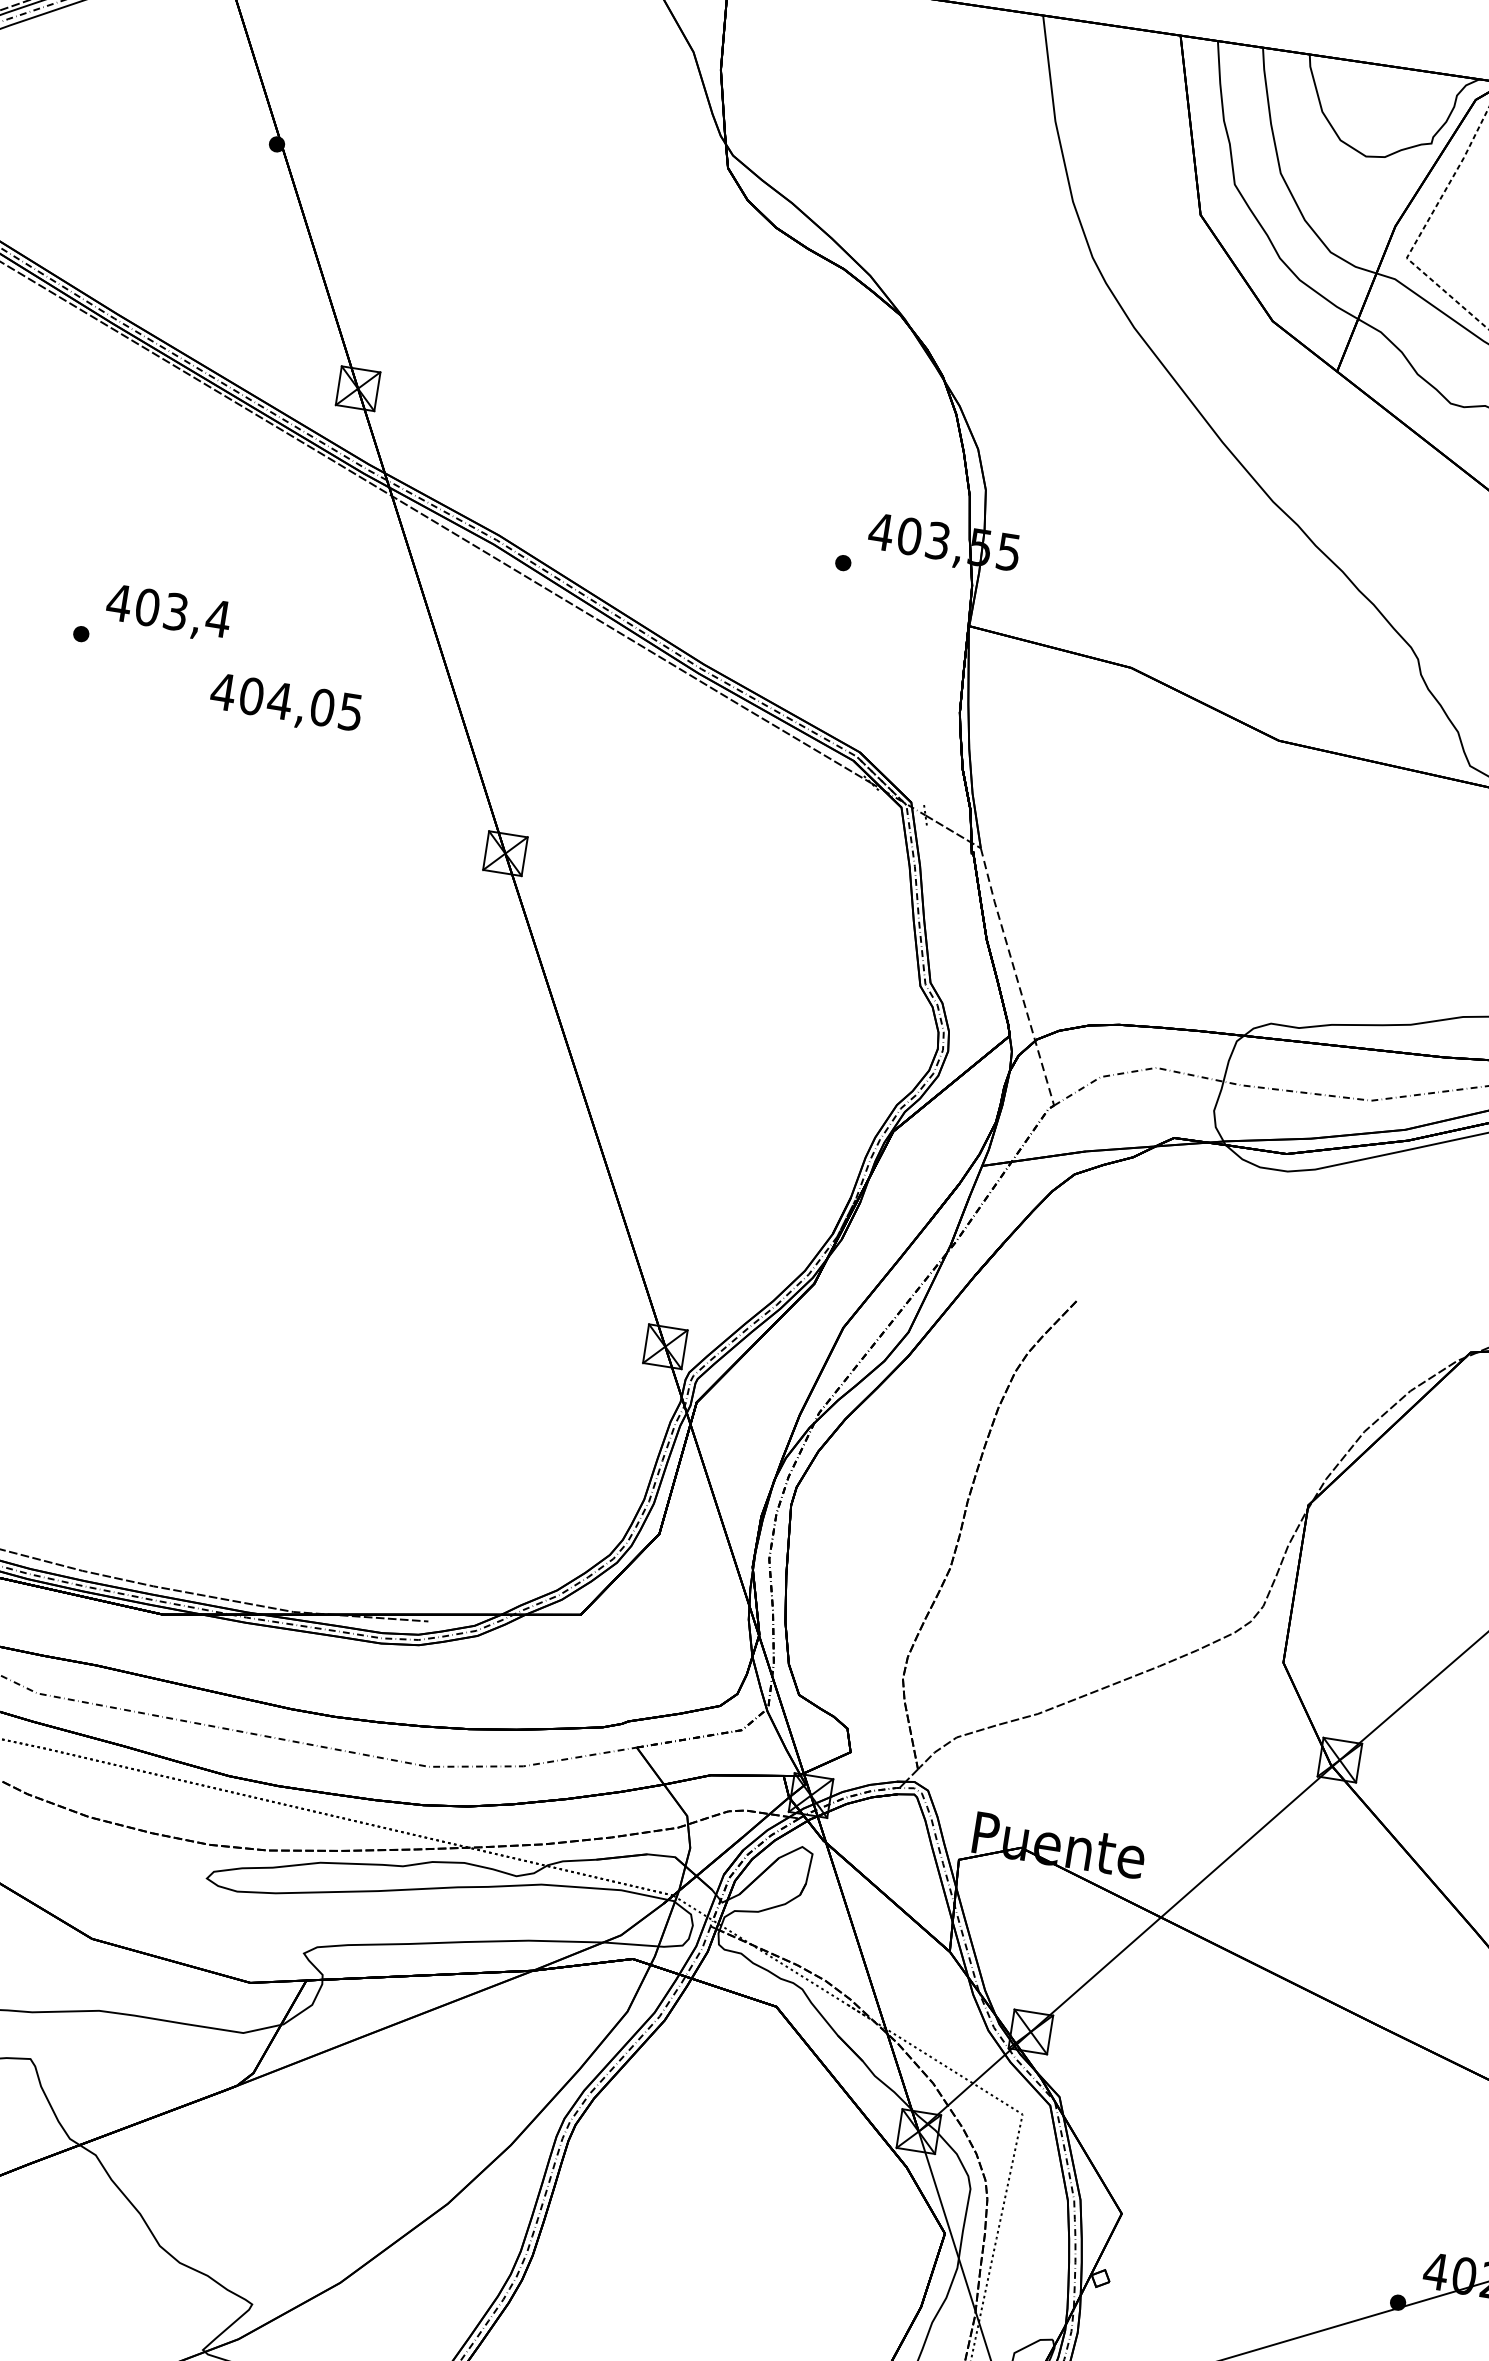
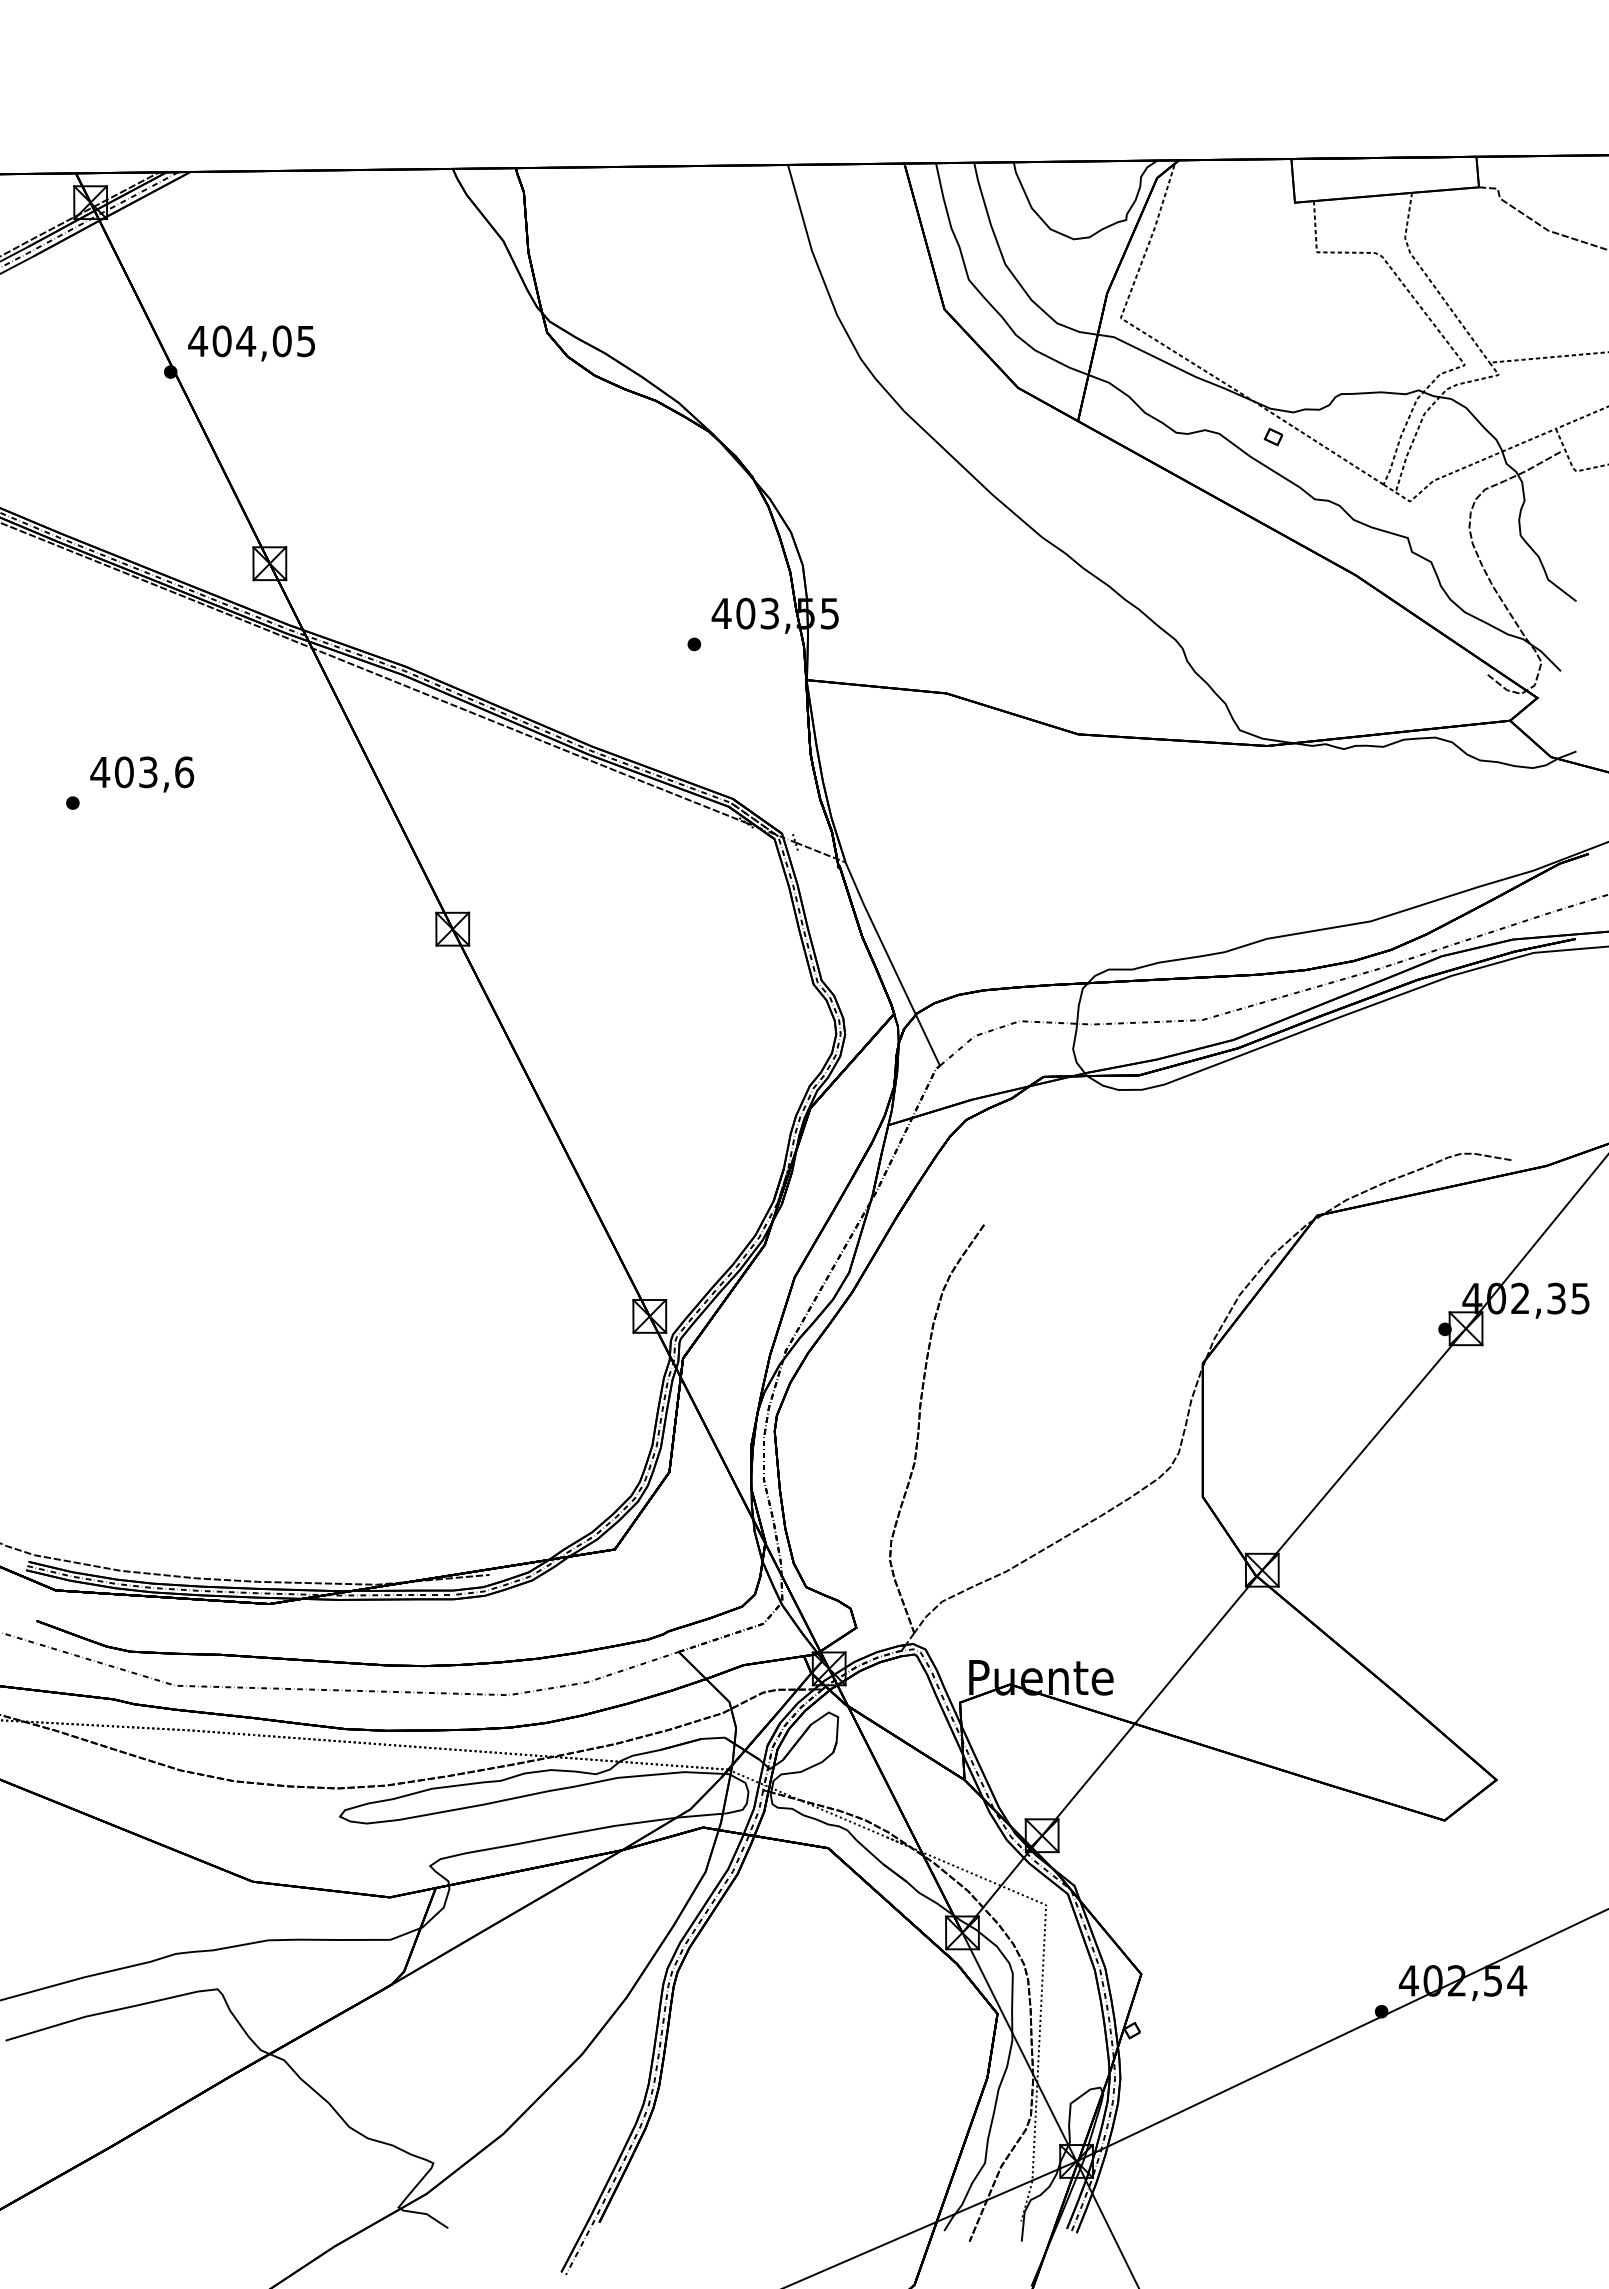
text: (218, 618) -> (184, 772), 403,4 -> 403,6
text: (285, 704) -> (251, 343), moved
line: (1016, 975) -> (891, 963), dashed -> solid

